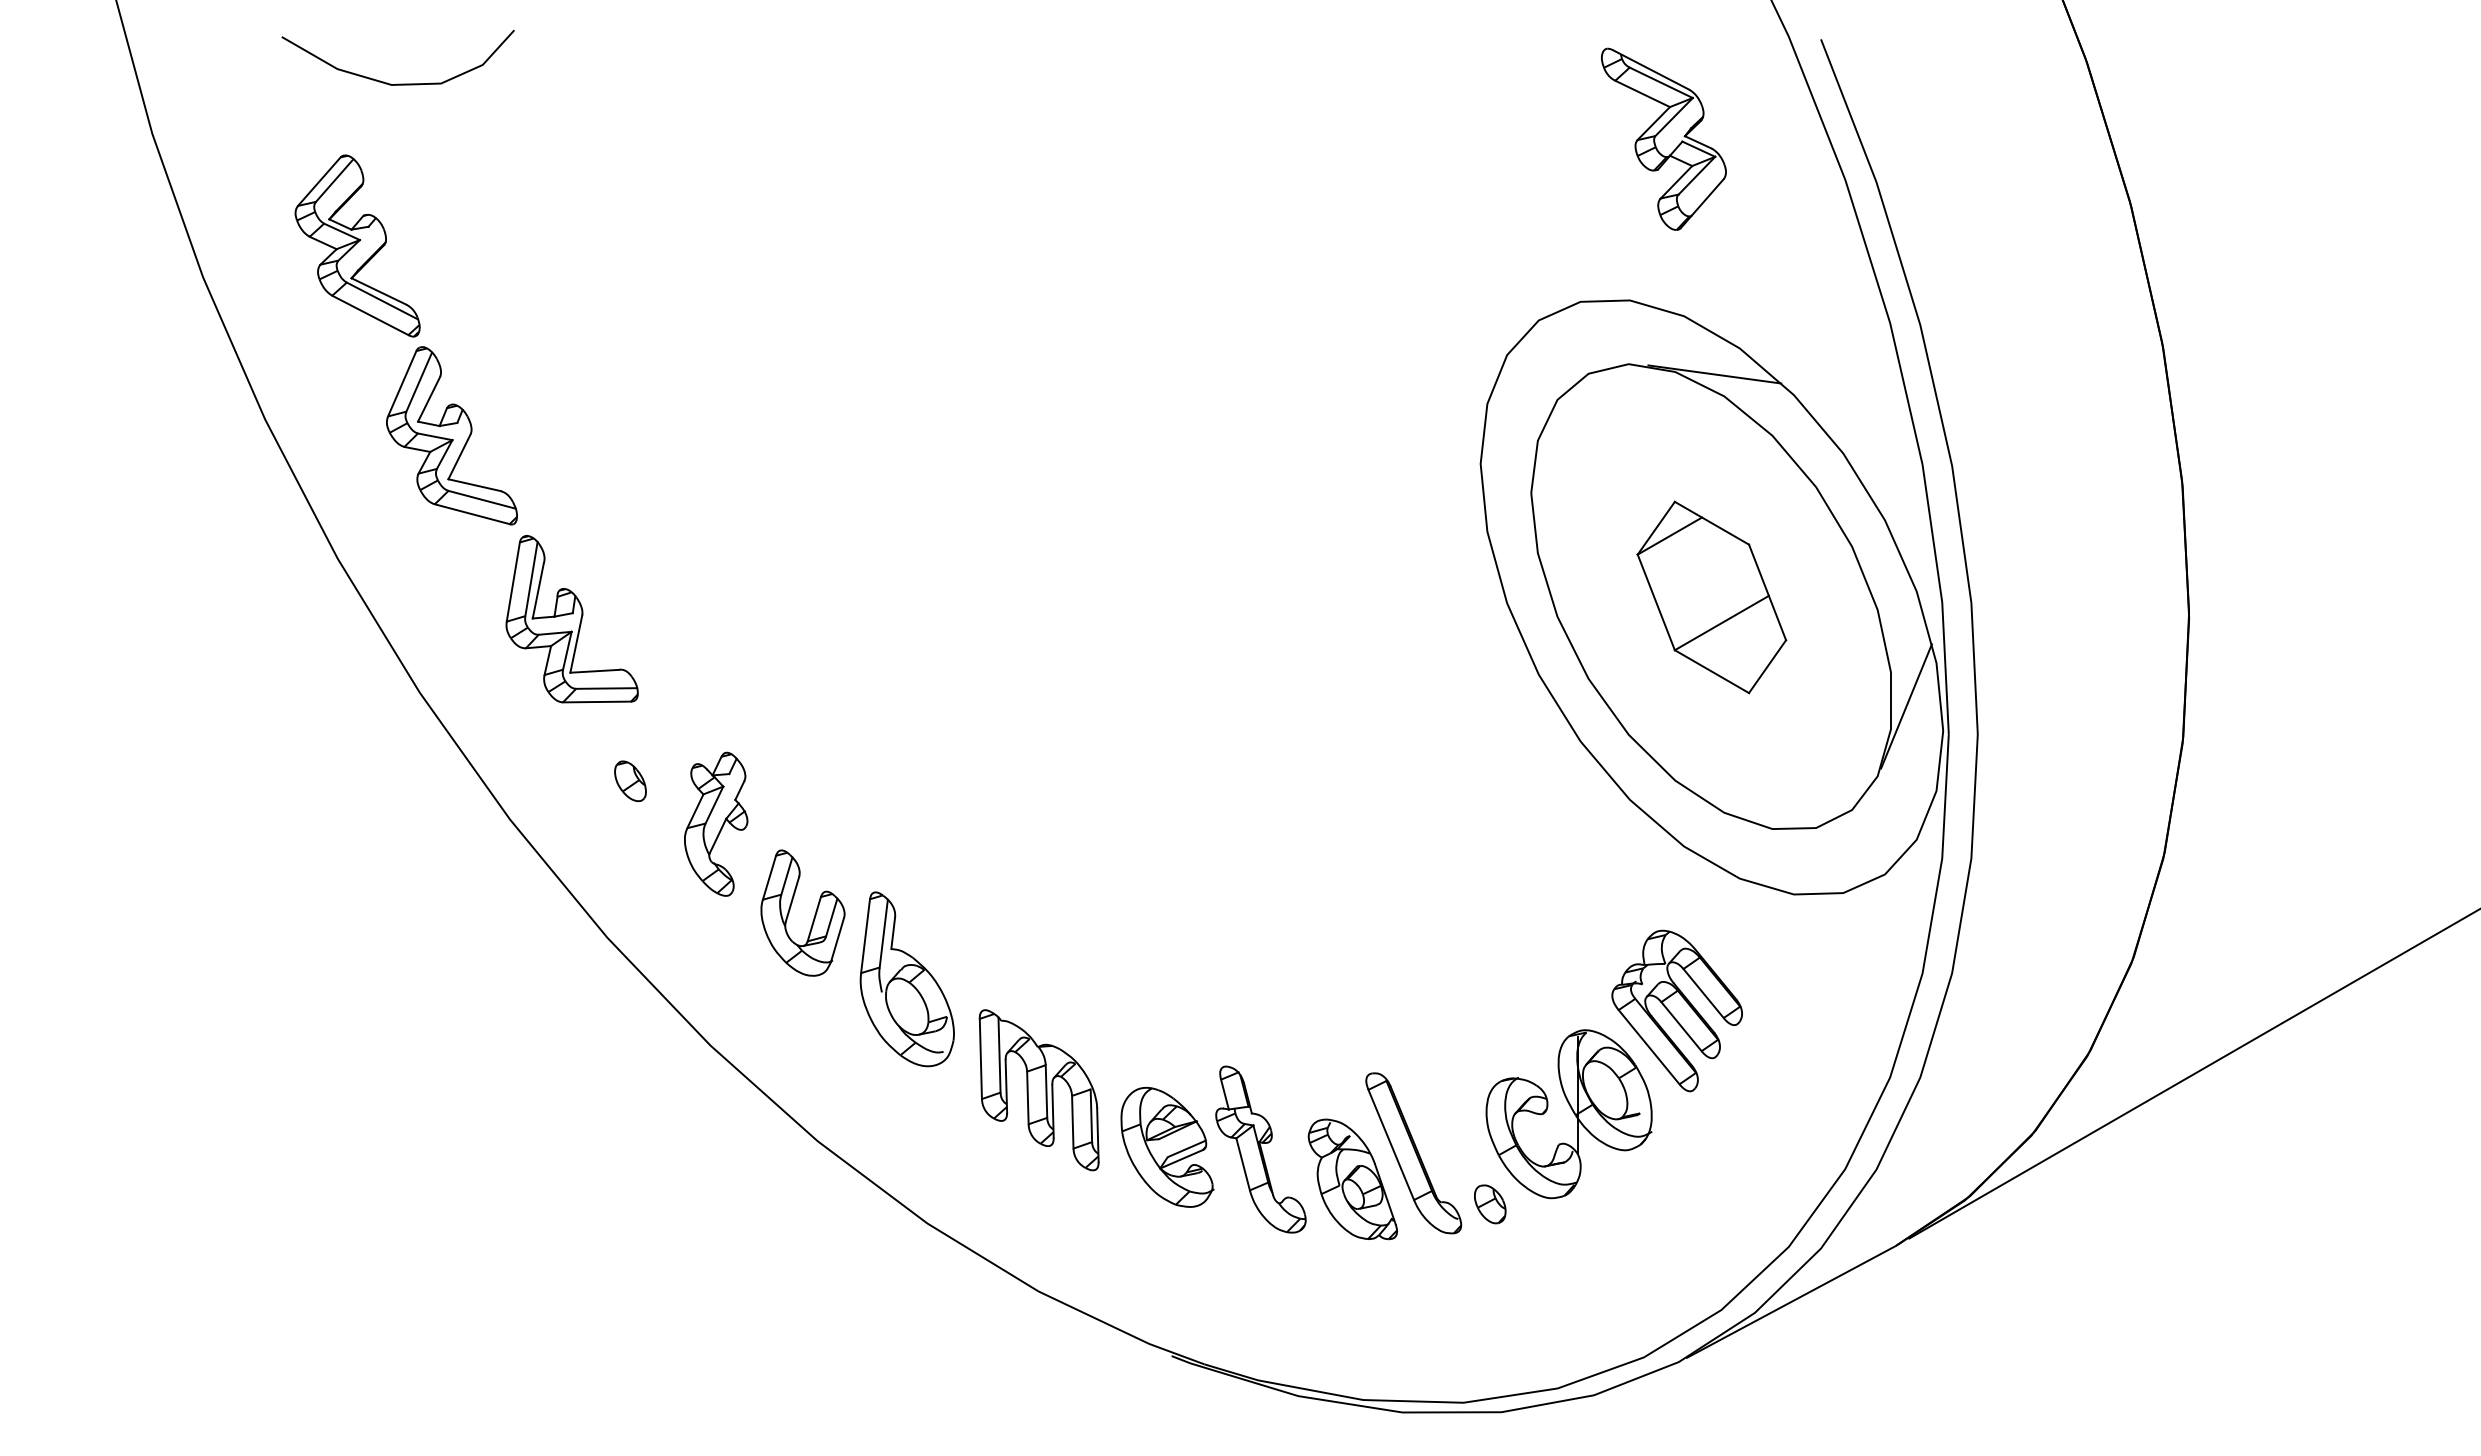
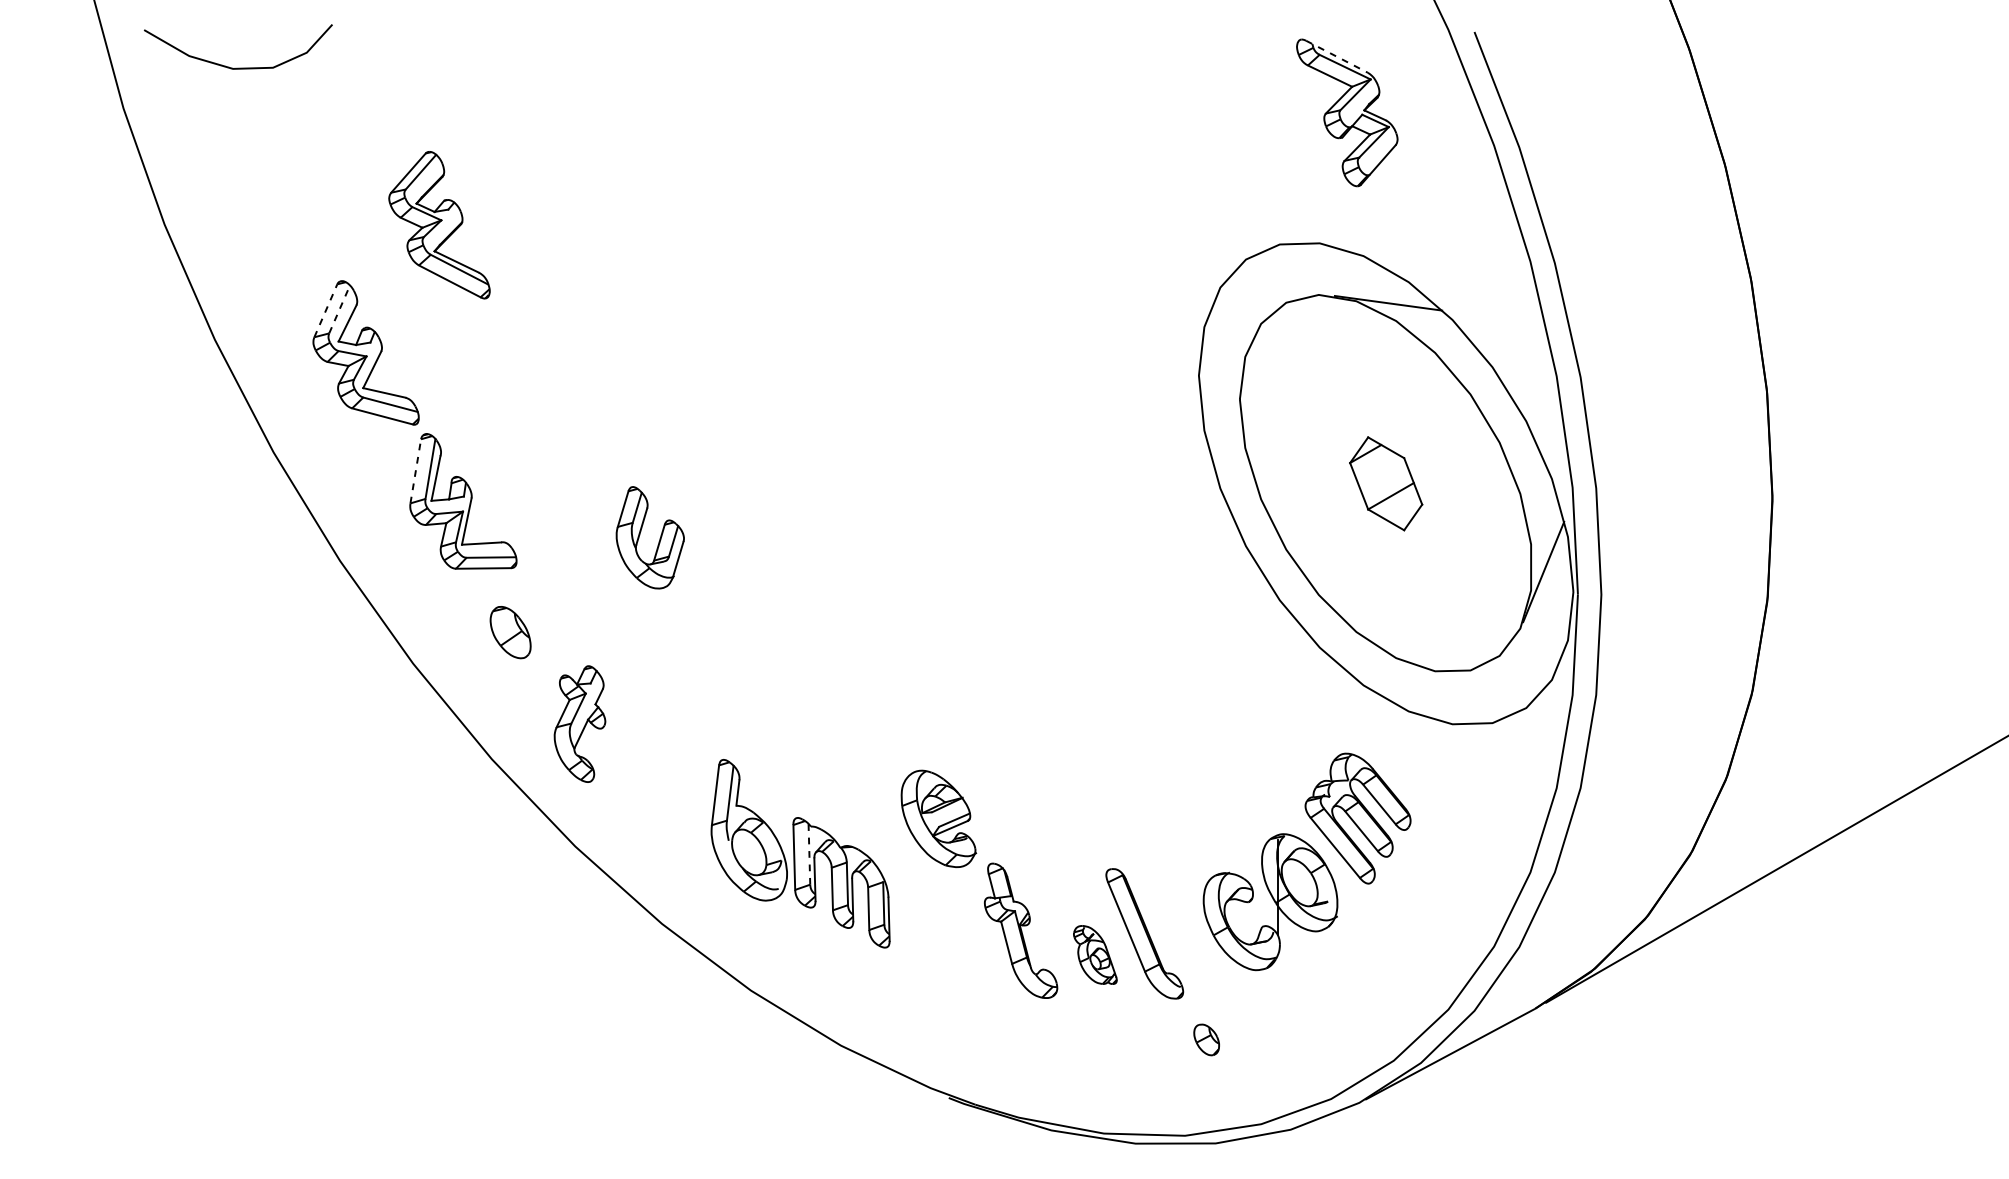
line: (1651, 69) -> (1337, 56), solid -> dashed
curve: (397, 83) -> (237, 67), moved
part: (357, 245) -> (439, 224), moved
line: (419, 381) -> (339, 308), solid -> dashed
line: (402, 383) -> (326, 310), solid -> dashed
line: (513, 581) -> (415, 470), solid -> dashed
part: (1711, 597) -> (1385, 483), size x0.6
part: (630, 781) -> (510, 632), size x1.6
part: (716, 823) -> (580, 723), moved
part: (813, 917) -> (658, 541), moved
part: (906, 979) -> (748, 830), moved
line: (999, 1055) -> (809, 854), solid -> dashed
part: (1167, 1146) -> (938, 818), moved
part: (1352, 1179) -> (1095, 955), size x0.6
part: (1490, 1204) -> (1206, 1040), moved

